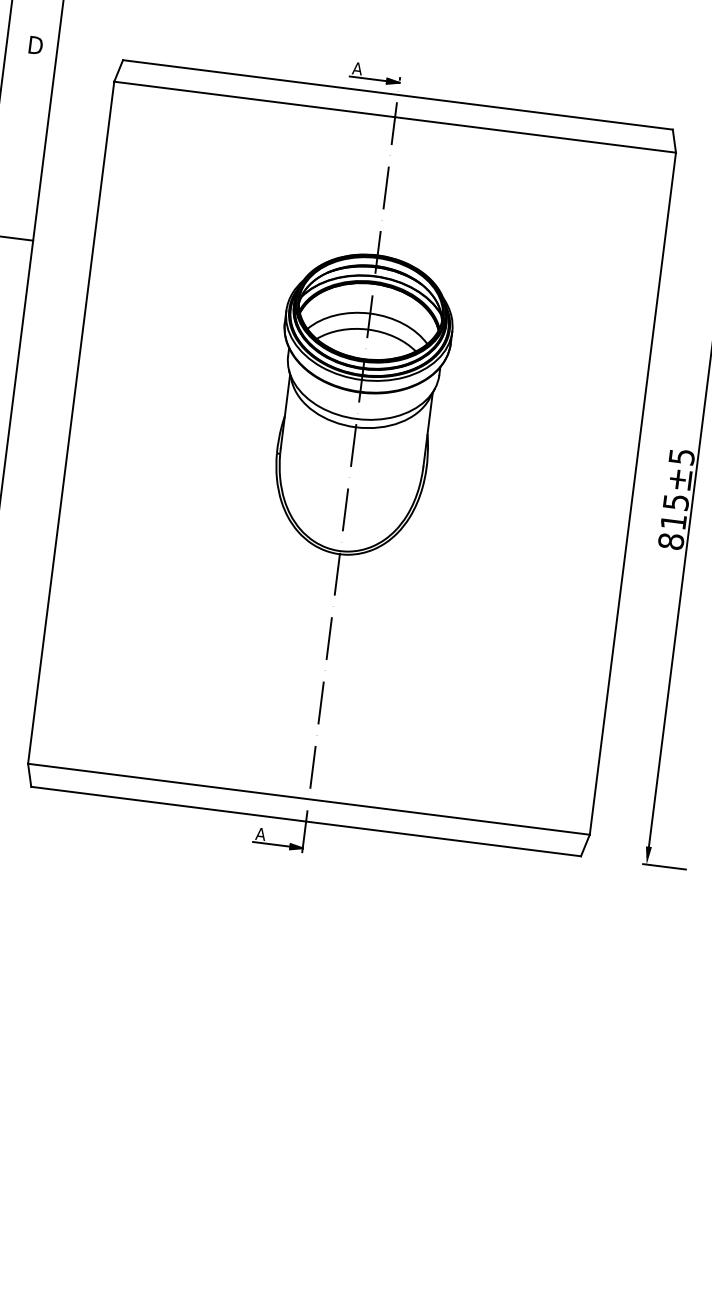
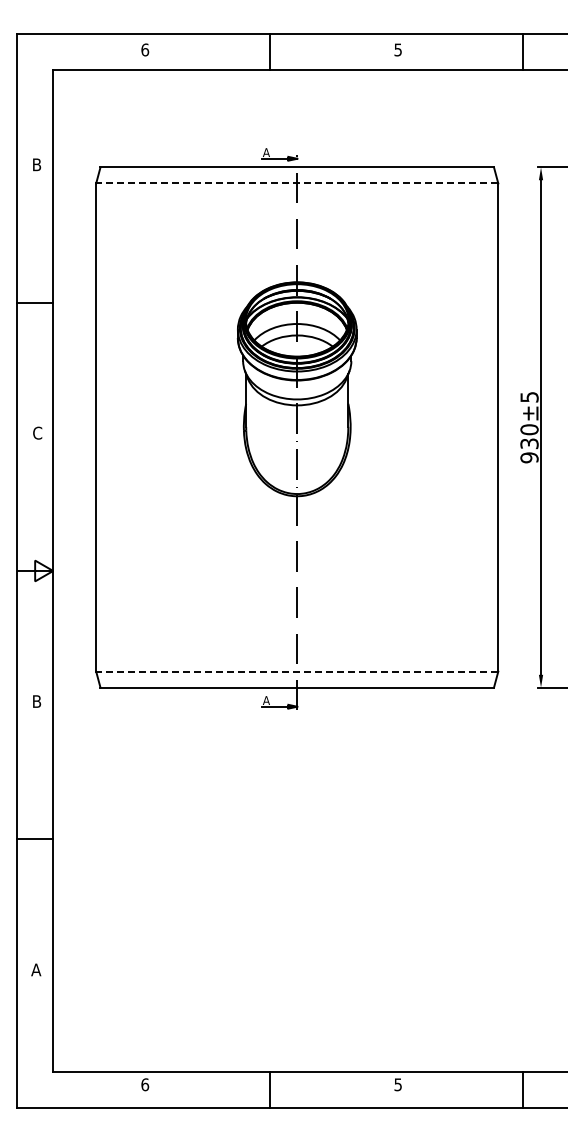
text: (36, 45) -> (38, 164), D -> B
line: (394, 117) -> (296, 183), solid -> dashed
text: (673, 521) -> (529, 443), 815±5 -> 930±5
line: (307, 798) -> (296, 671), solid -> dashed

